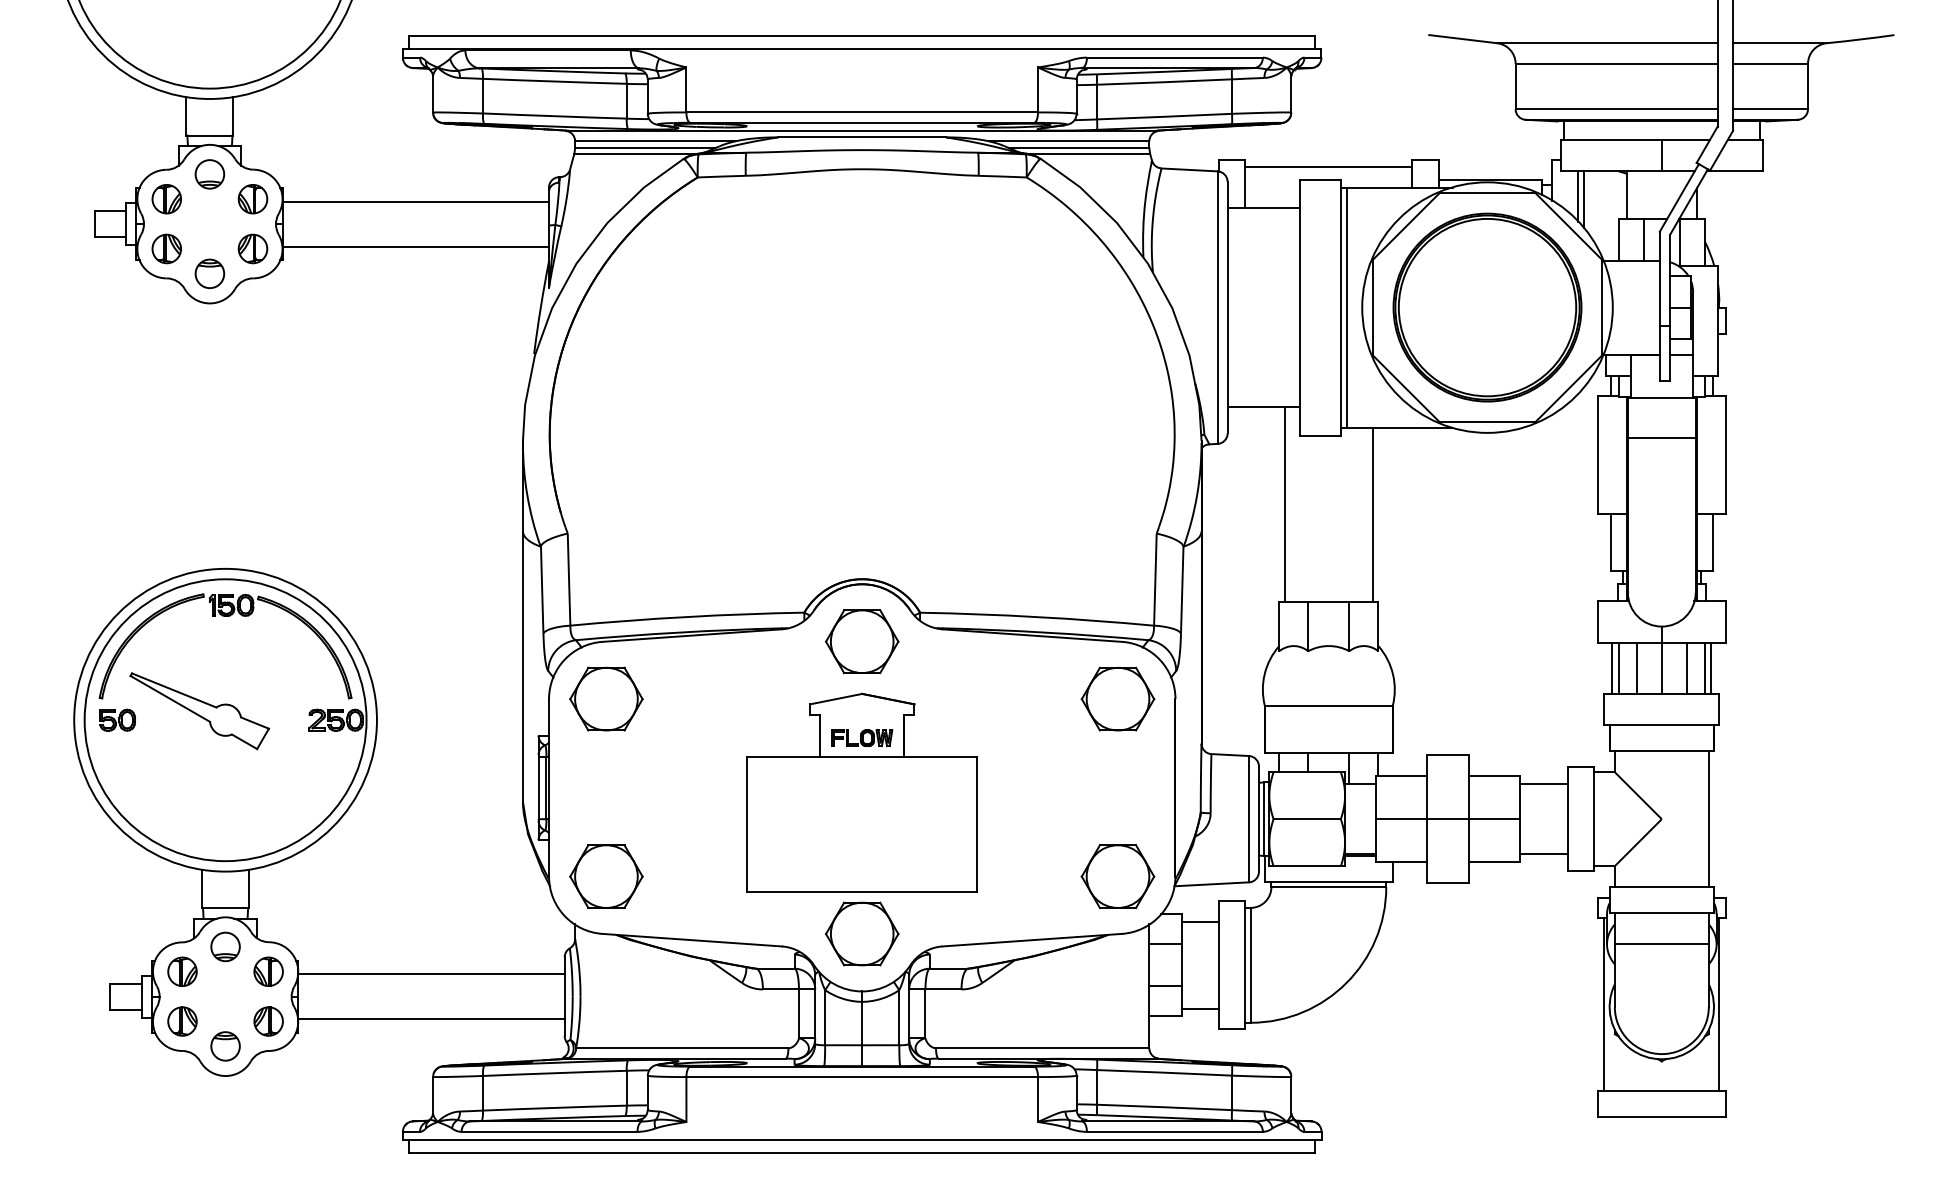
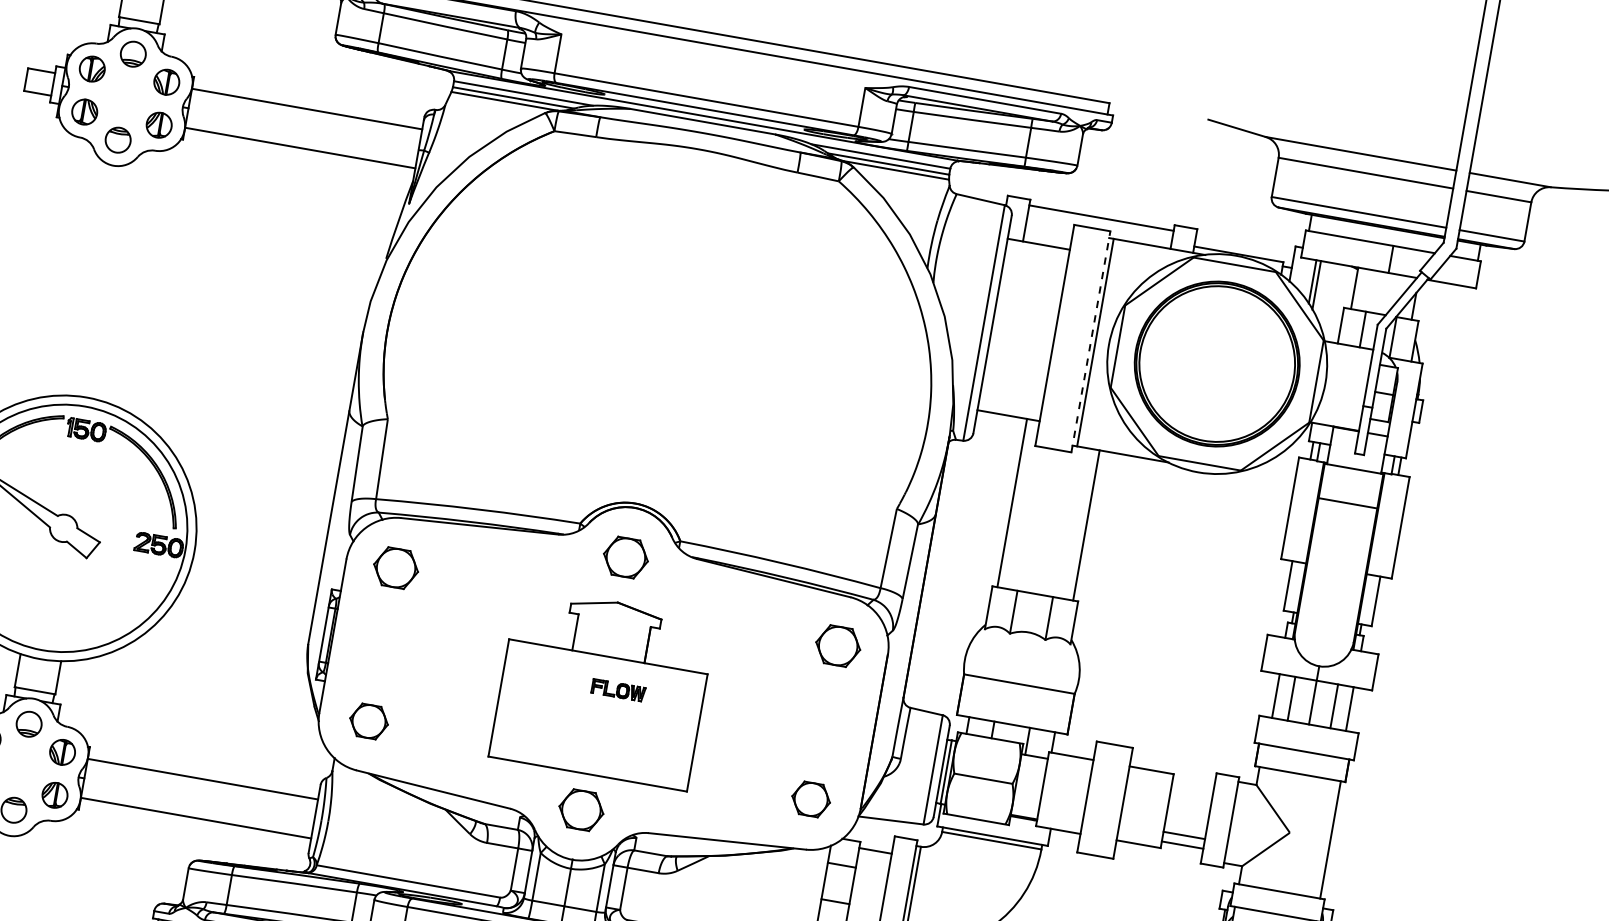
line: (1341, 307) -> (1091, 341), solid -> dashed
part: (862, 641) -> (626, 557), size x0.7
line: (1612, 668) -> (1270, 695), removed
line: (1711, 668) -> (1355, 710), removed
part: (606, 698) -> (396, 567), size x0.7
part: (1117, 698) -> (837, 645), size x0.7
part: (862, 738) -> (618, 690), moved
line: (1543, 784) -> (1183, 835), moved
line: (1447, 819) -> (1104, 800), removed
part: (606, 876) -> (369, 721), size x0.6
part: (1117, 876) -> (810, 799), size x0.6
part: (862, 933) -> (581, 809), size x0.7

